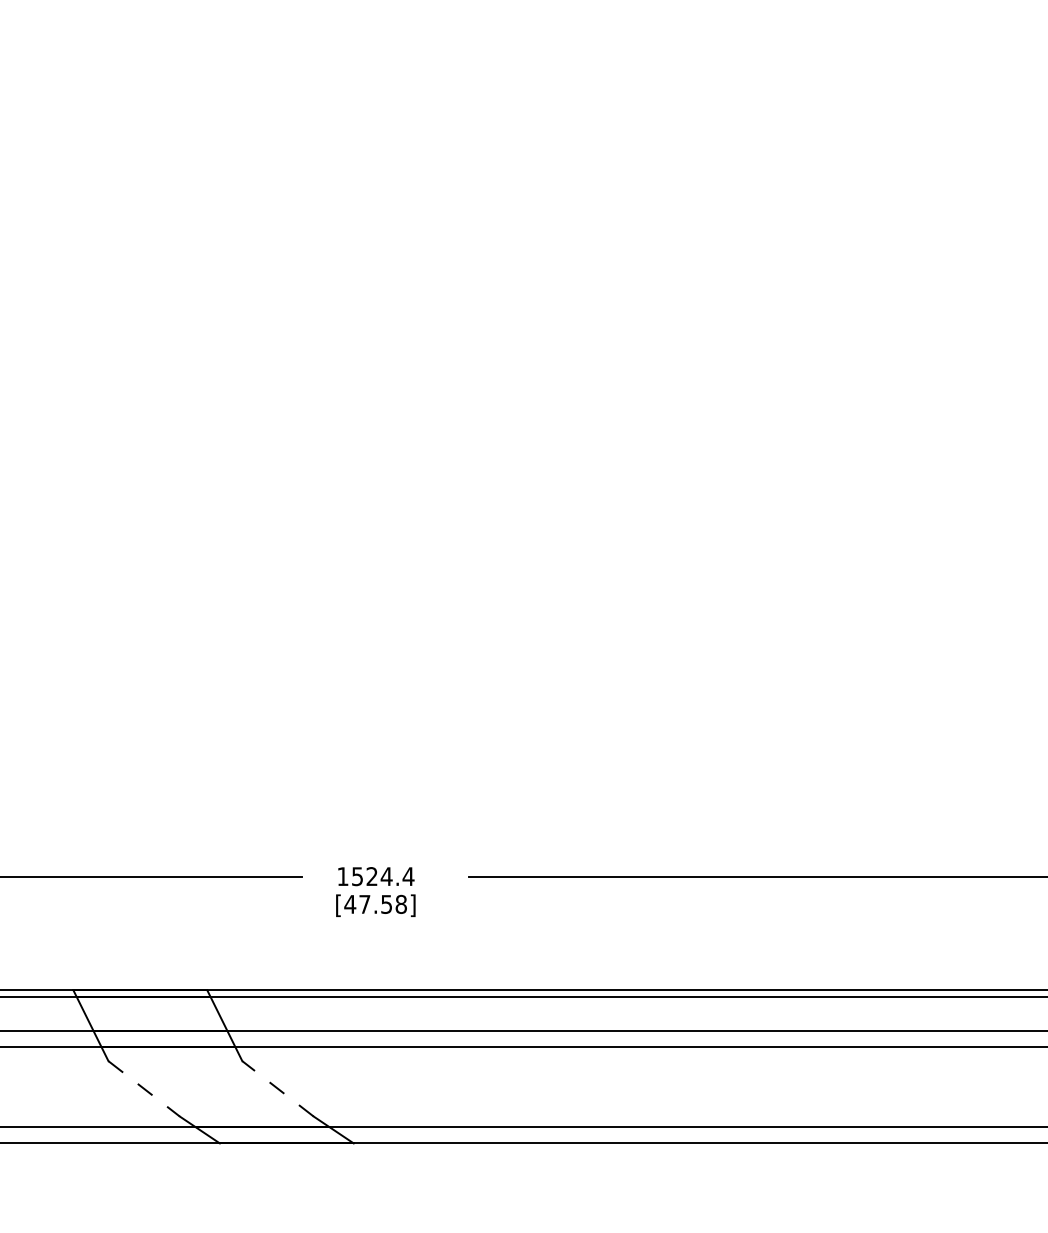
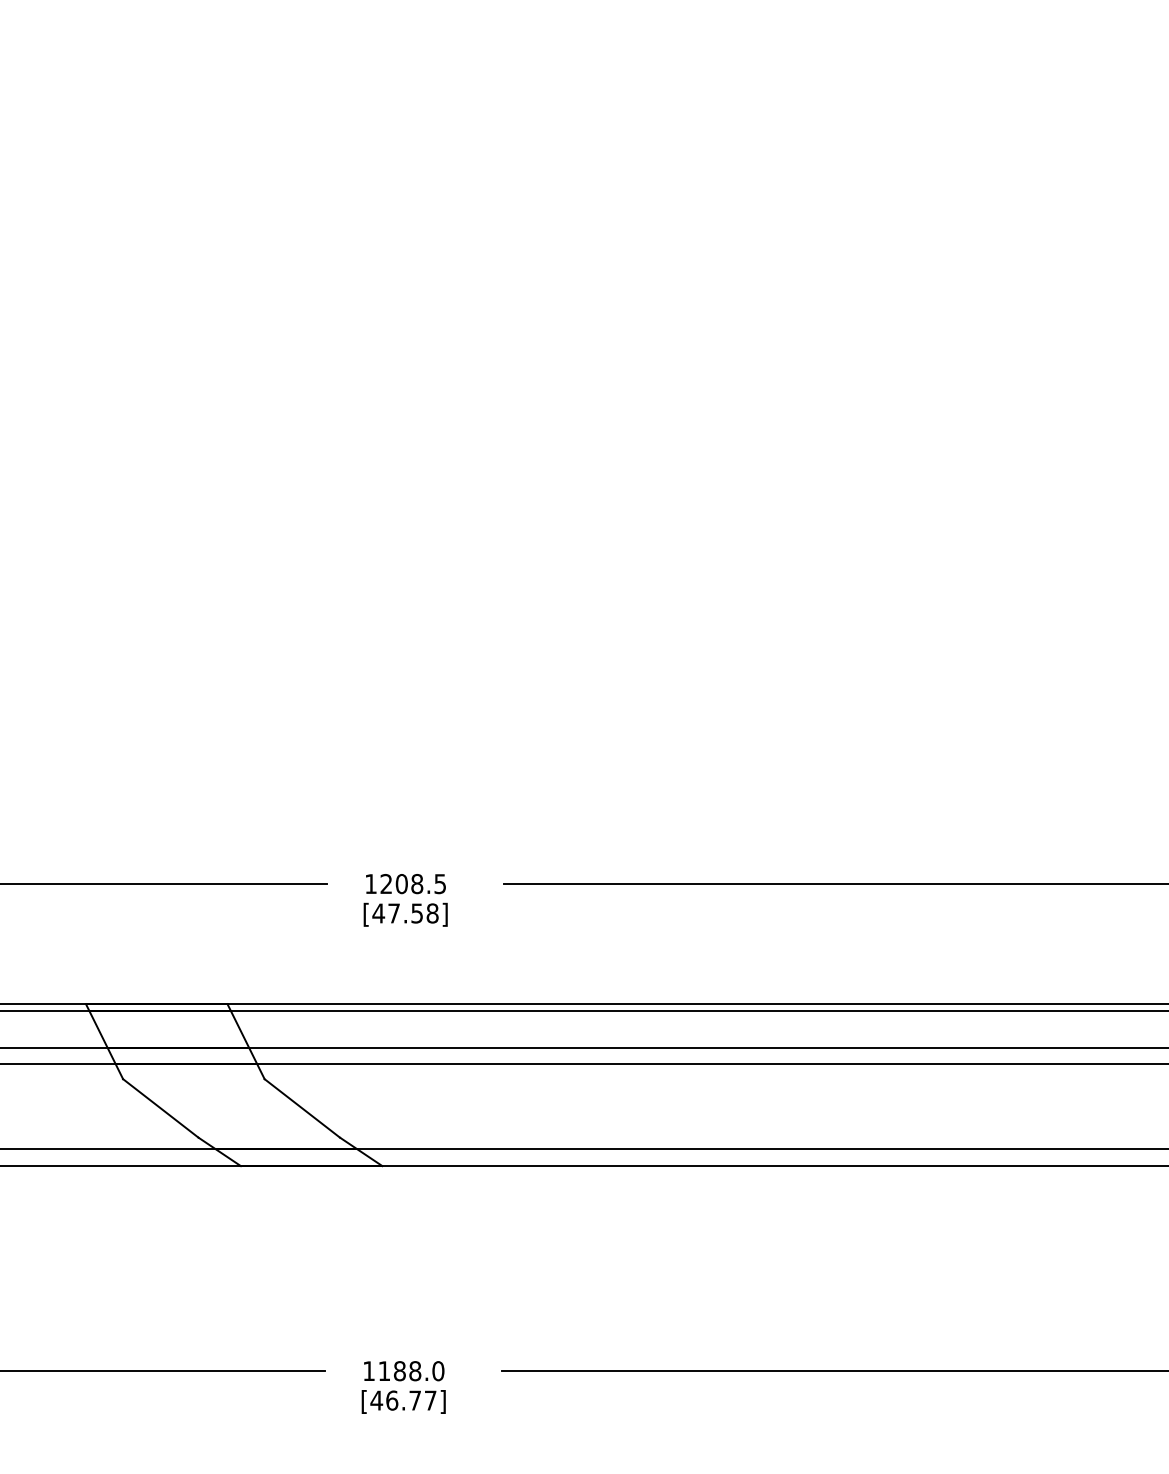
text: (383, 877) -> (413, 884), 1524.4 -> 1208.5
line: (143, 1088) -> (160, 1108), dashed -> solid
line: (278, 1088) -> (302, 1108), dashed -> solid

